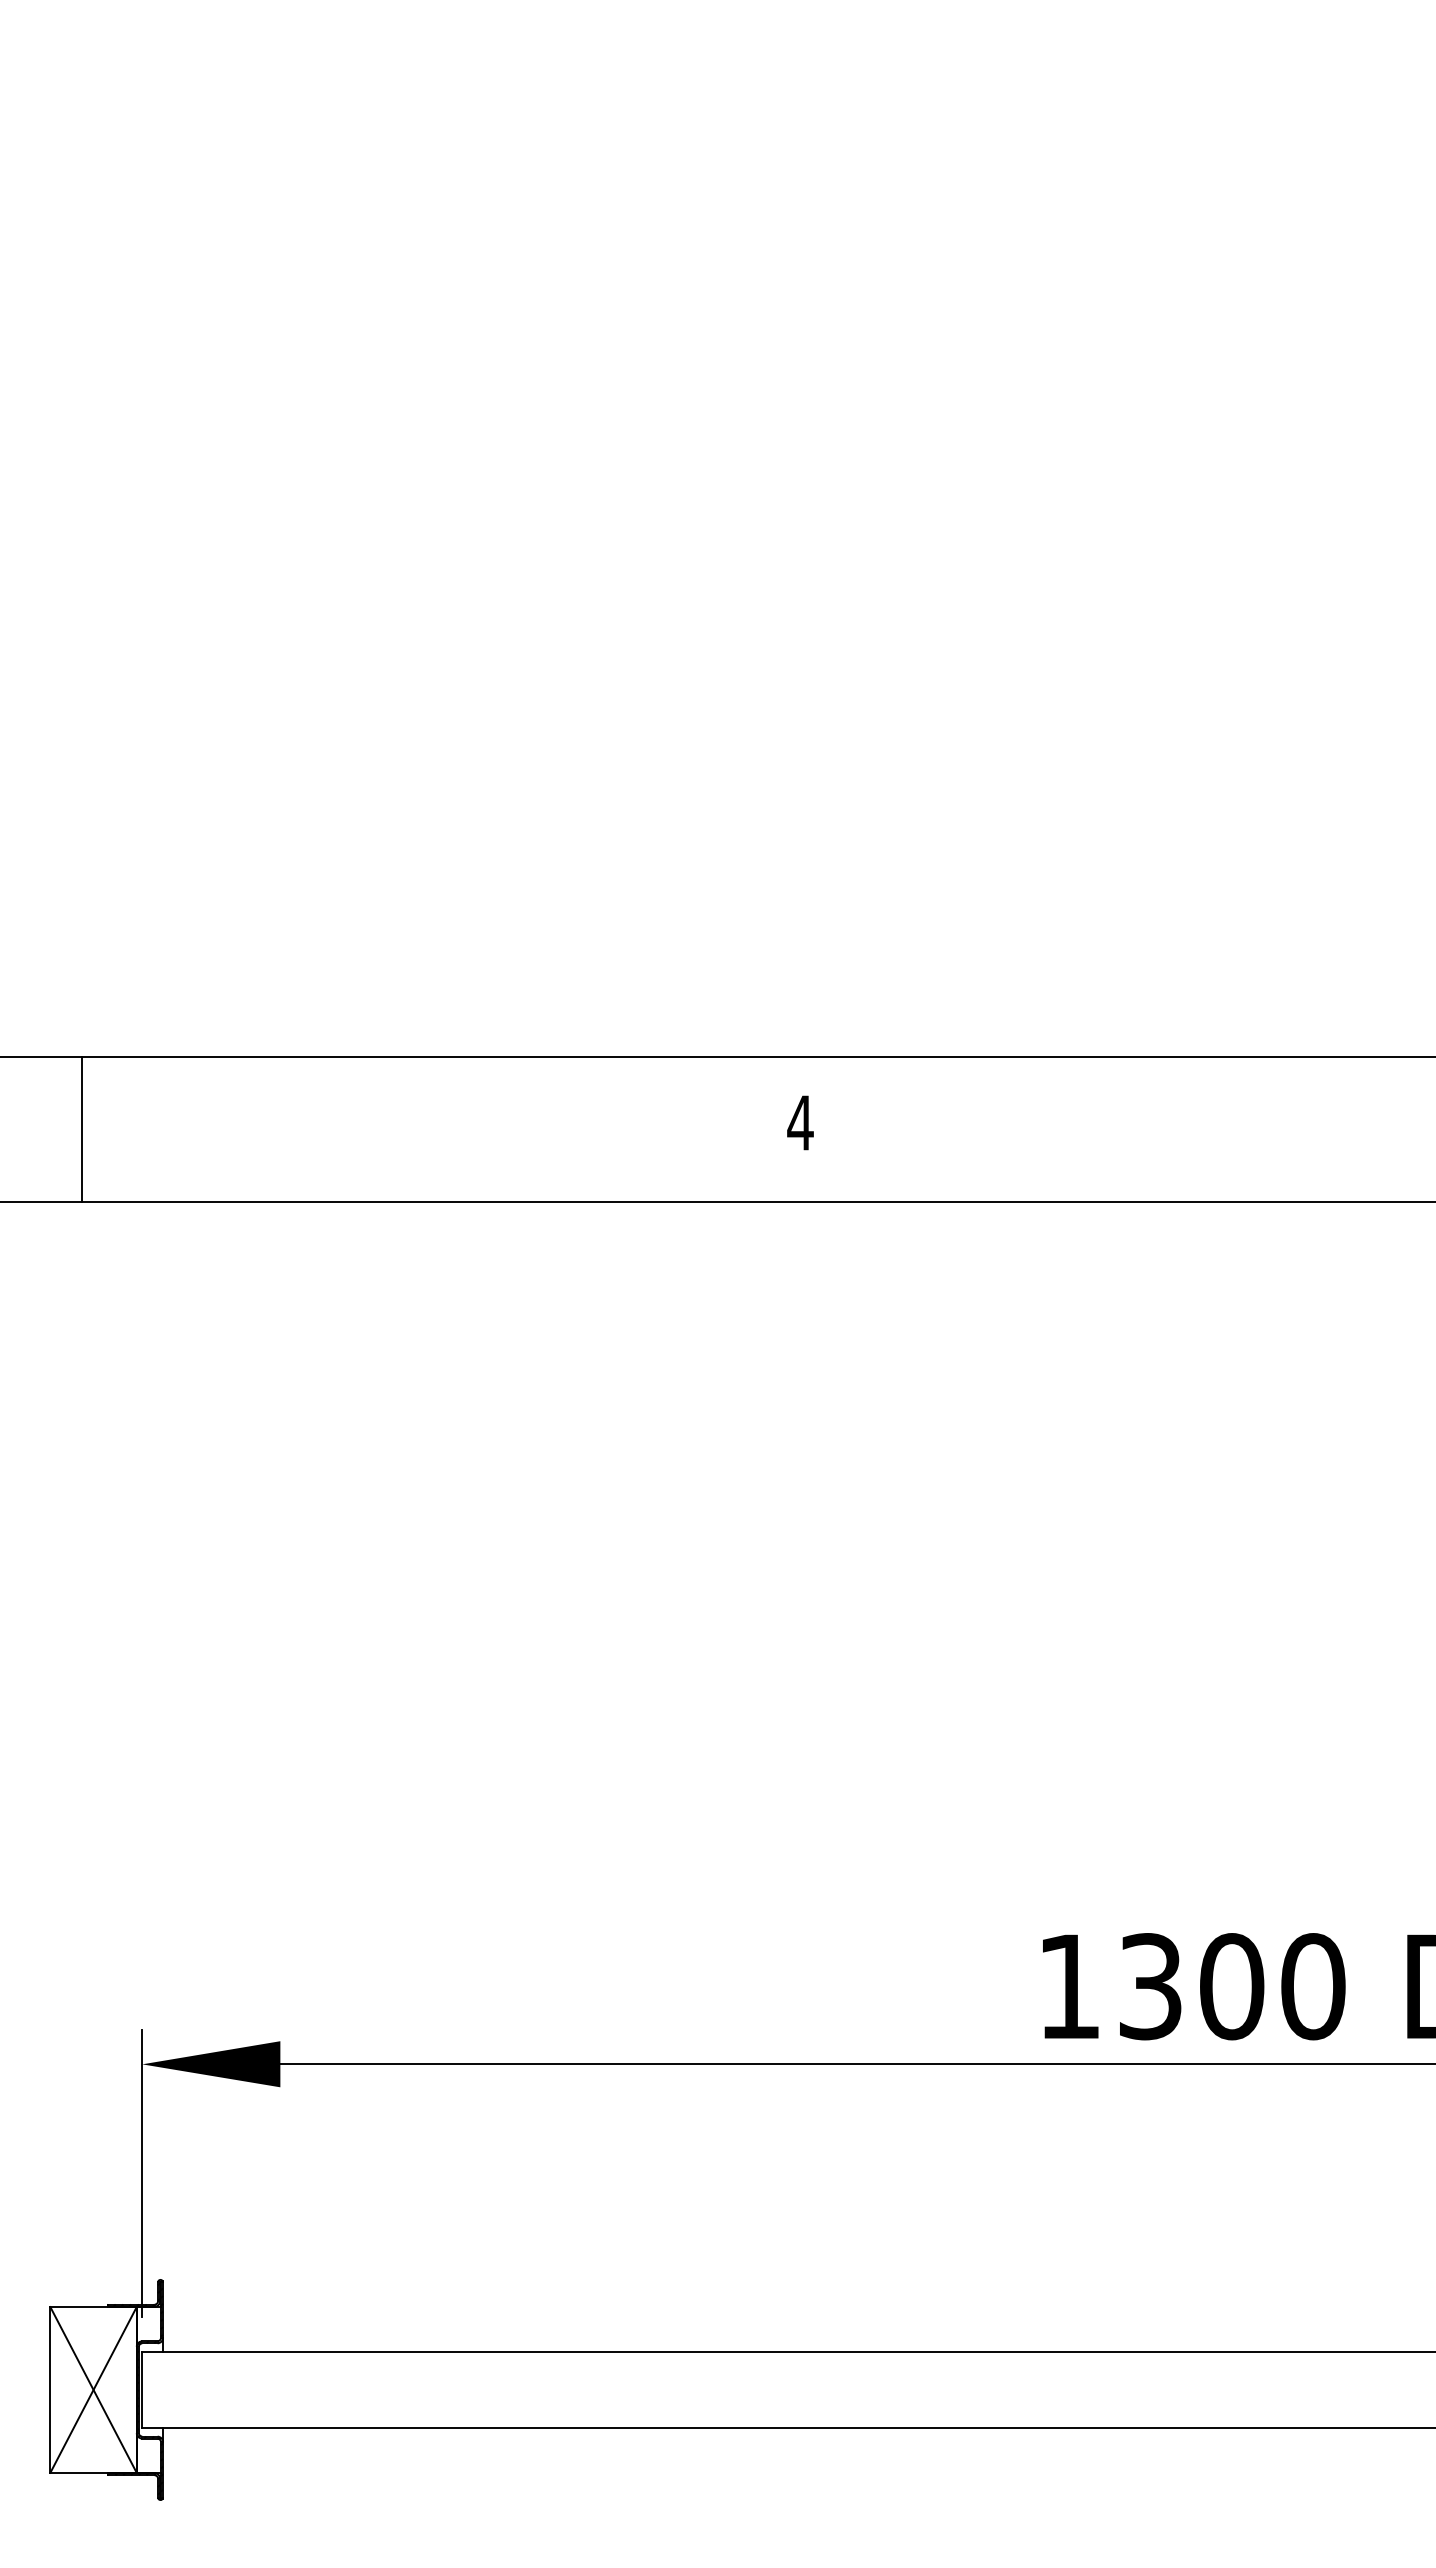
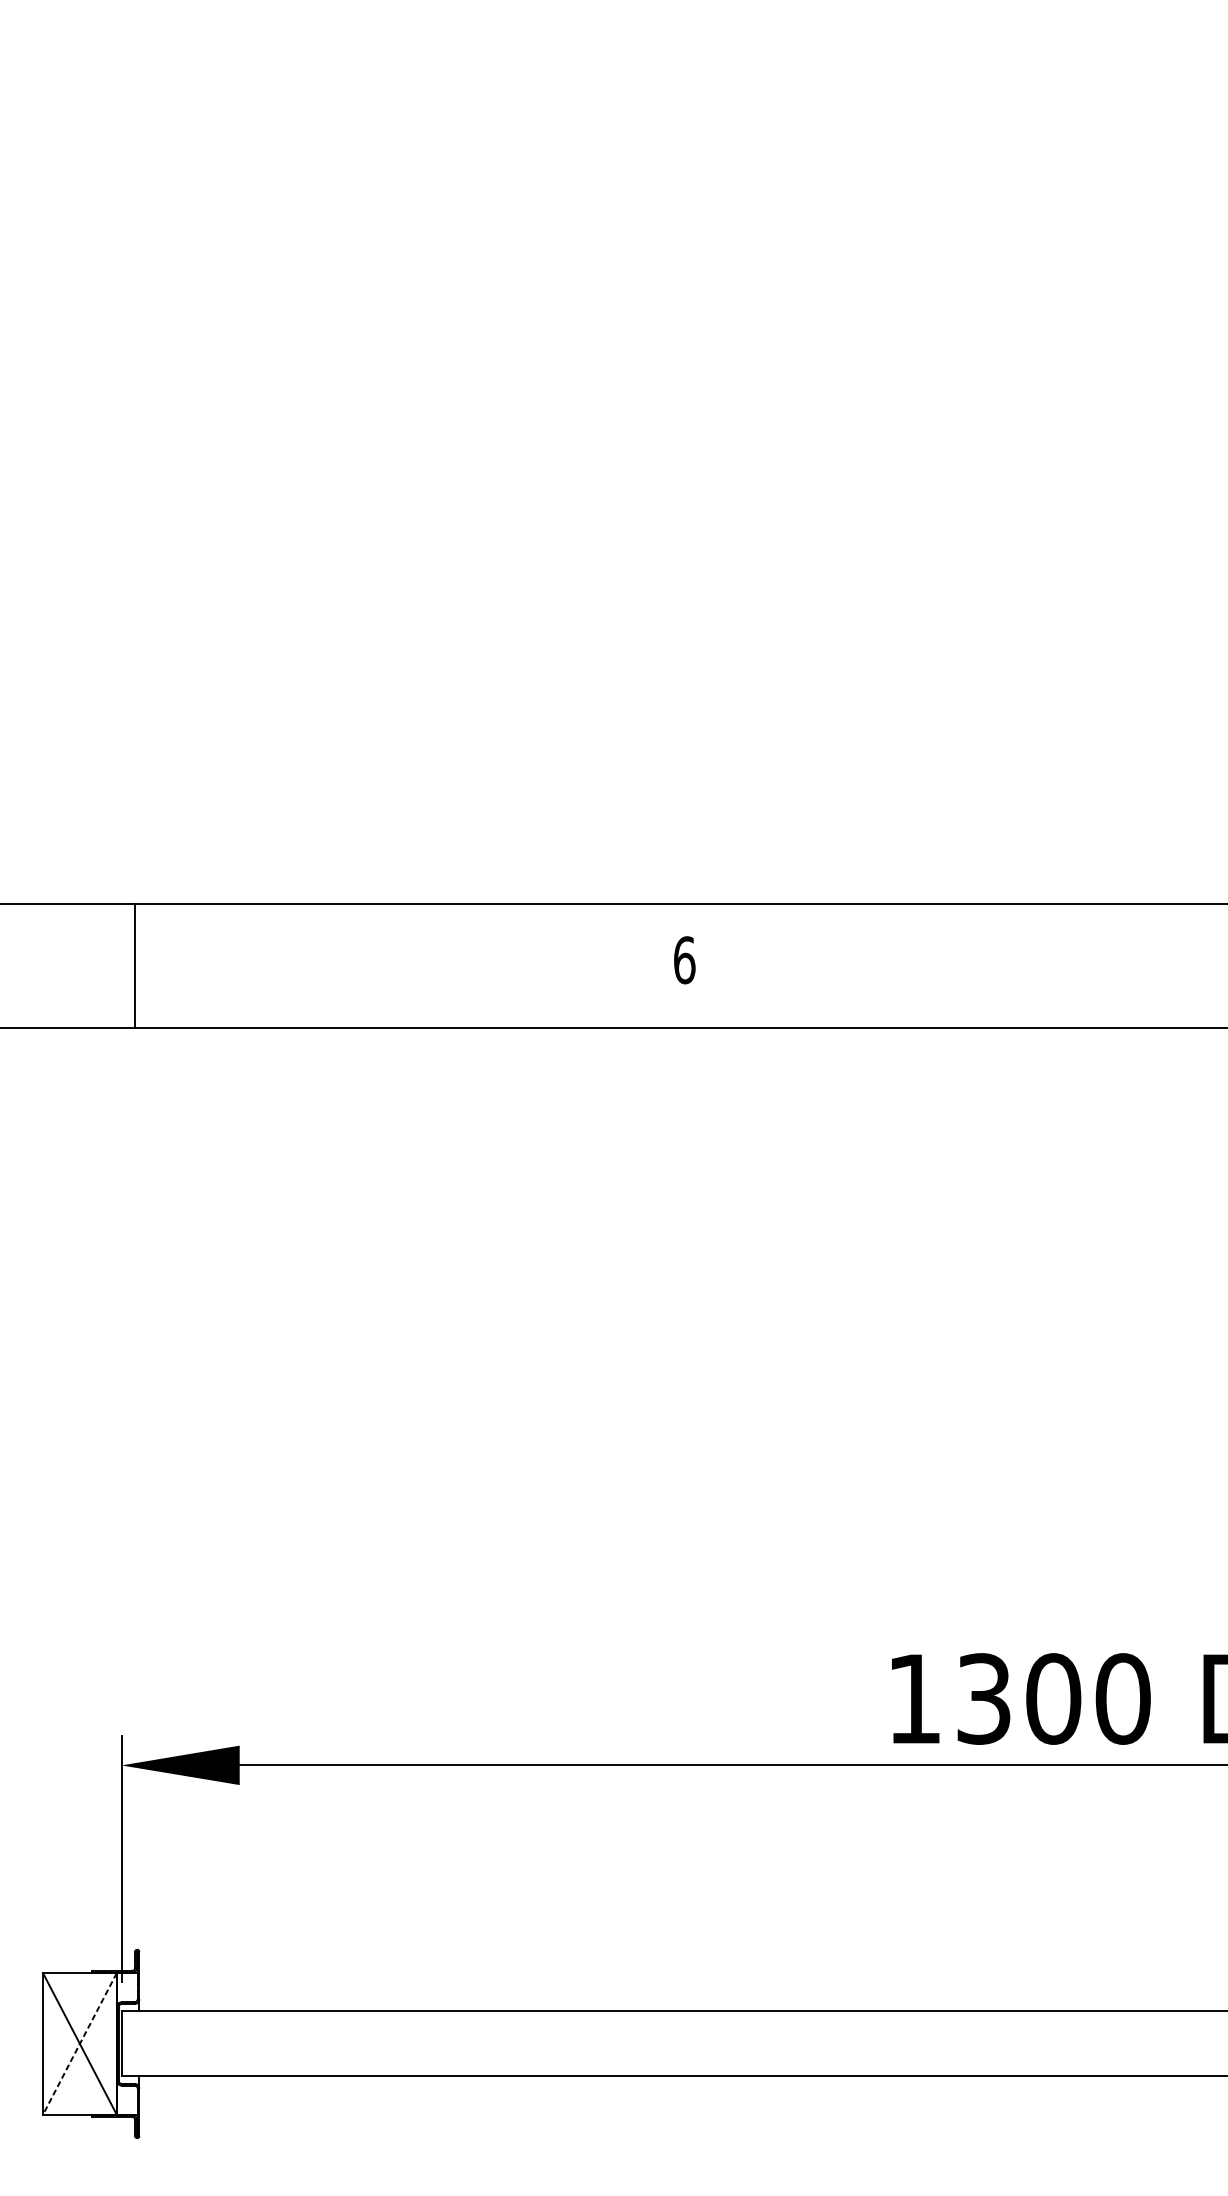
text: (800, 1122) -> (684, 959), 4 -> 6
line: (82, 1129) -> (135, 965), moved
line: (93, 2390) -> (79, 2044), solid -> dashed

